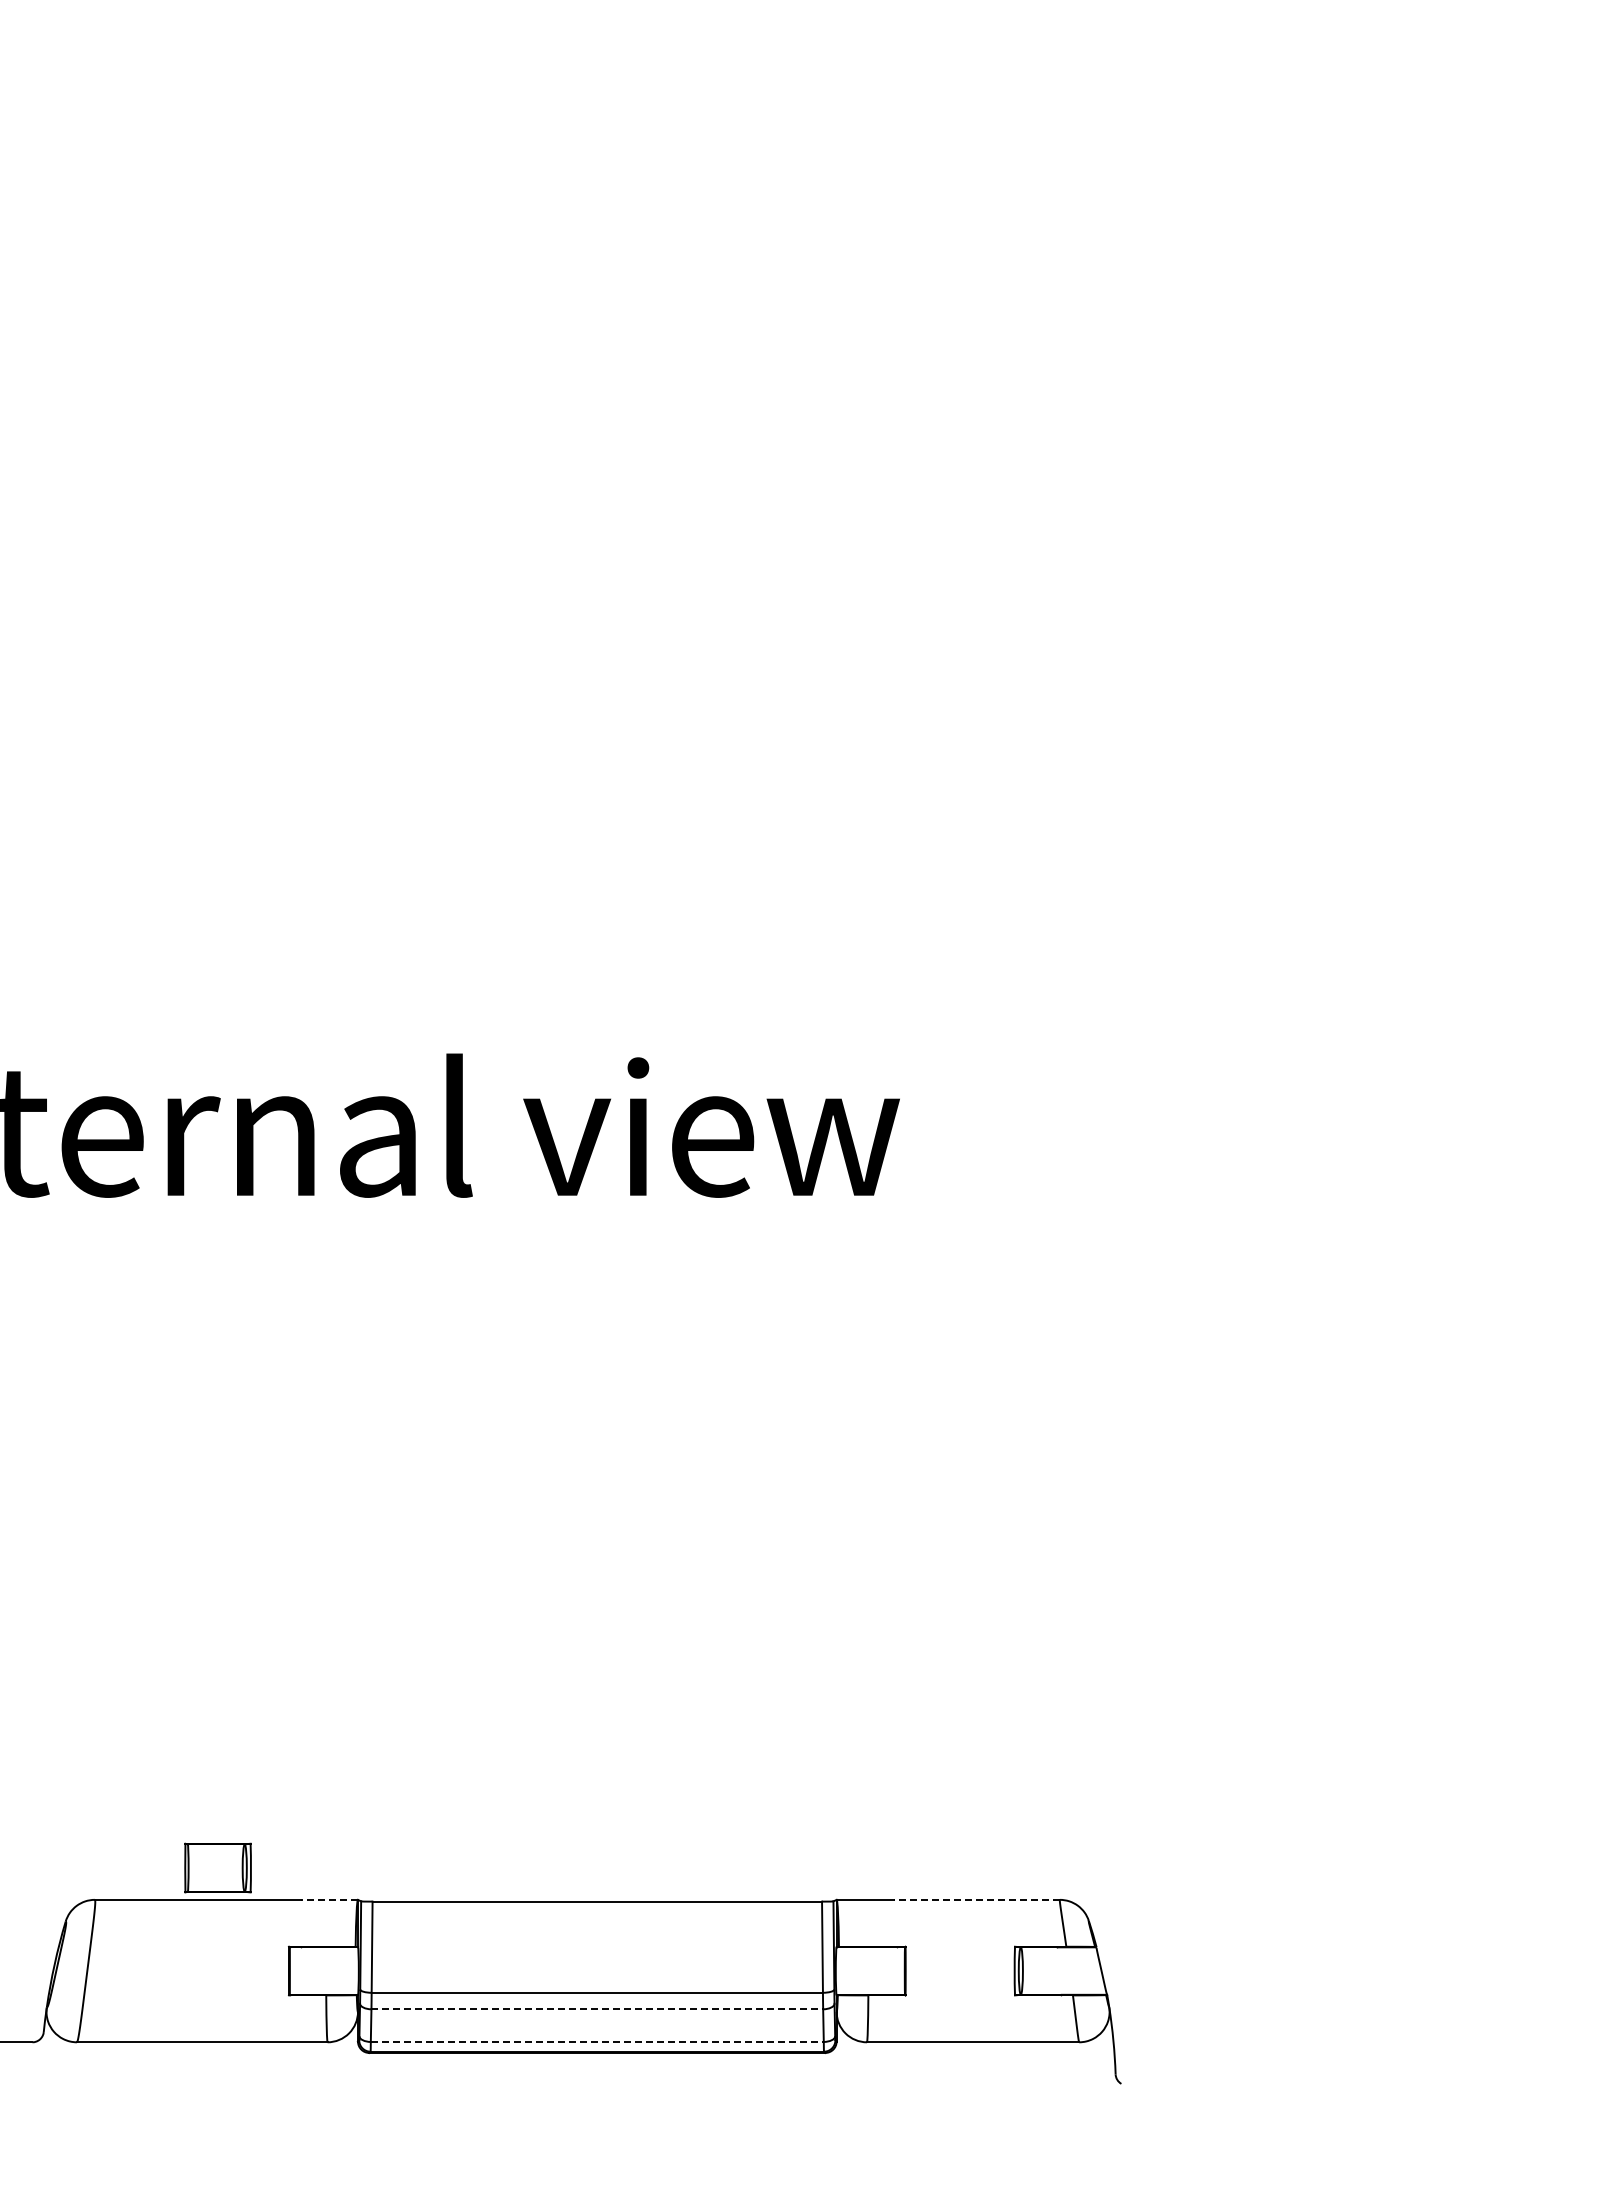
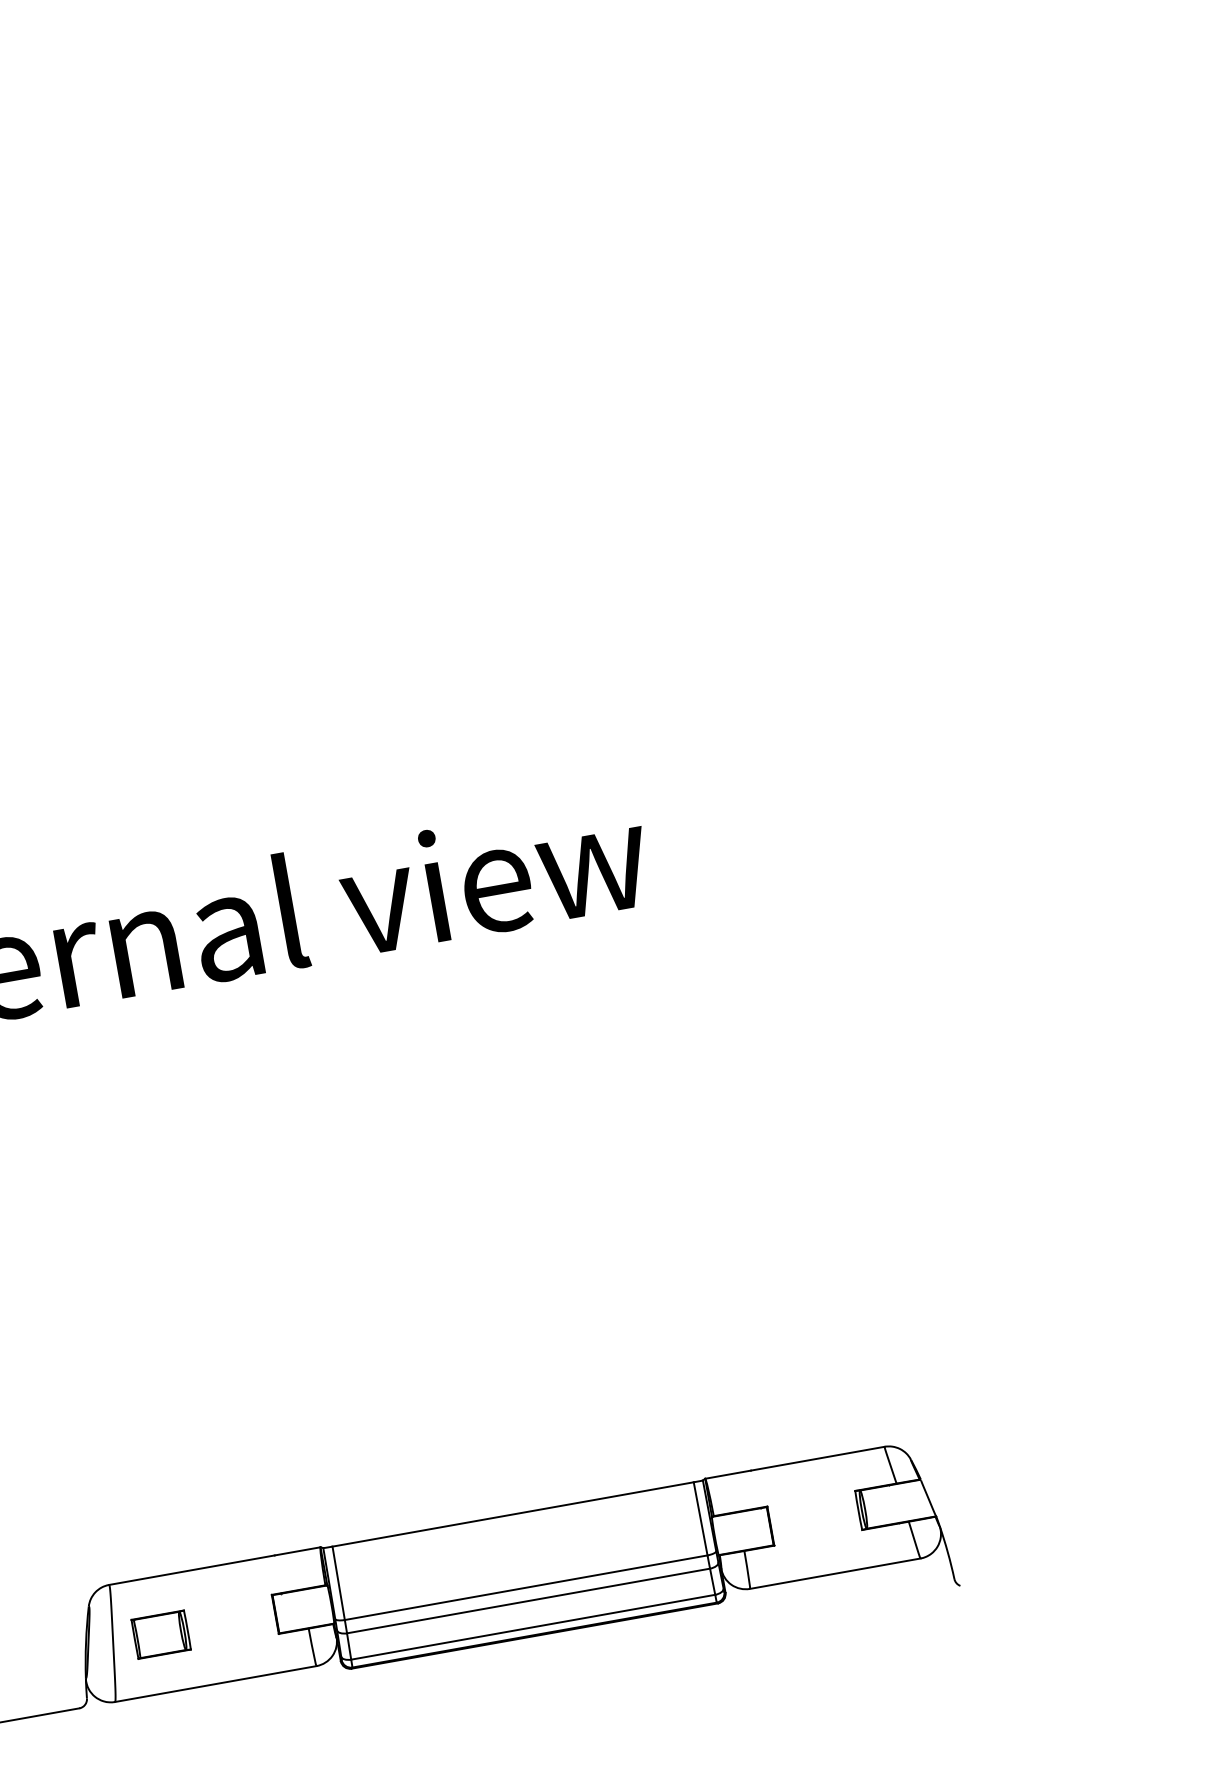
part: (217, 1867) -> (160, 1634), moved
line: (329, 1899) -> (297, 1551), dashed -> solid
line: (976, 1899) -> (817, 1458), dashed -> solid
line: (597, 2009) -> (528, 1601), dashed -> solid
line: (597, 2041) -> (533, 1626), dashed -> solid

